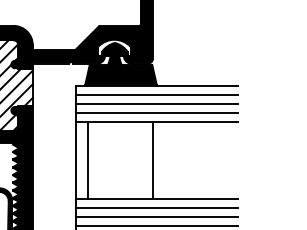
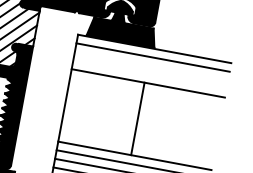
line: (157, 104) -> (151, 66), removed
line: (157, 113) -> (150, 75), removed
line: (88, 160) -> (76, 107), removed

